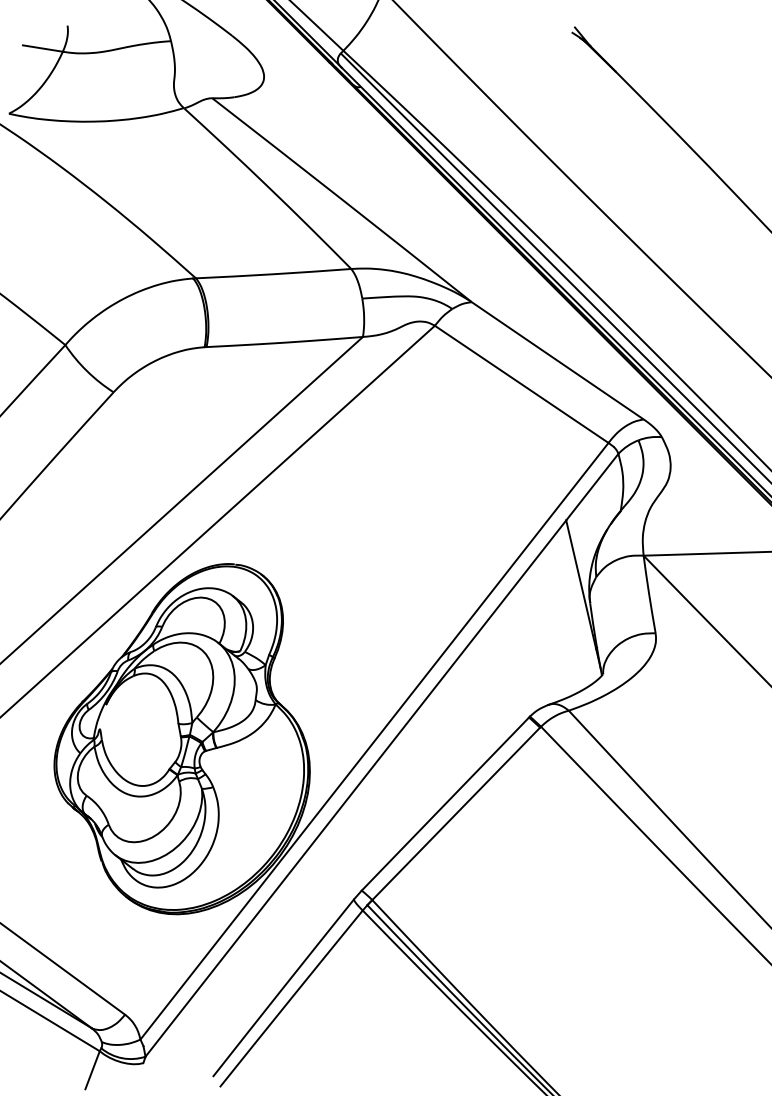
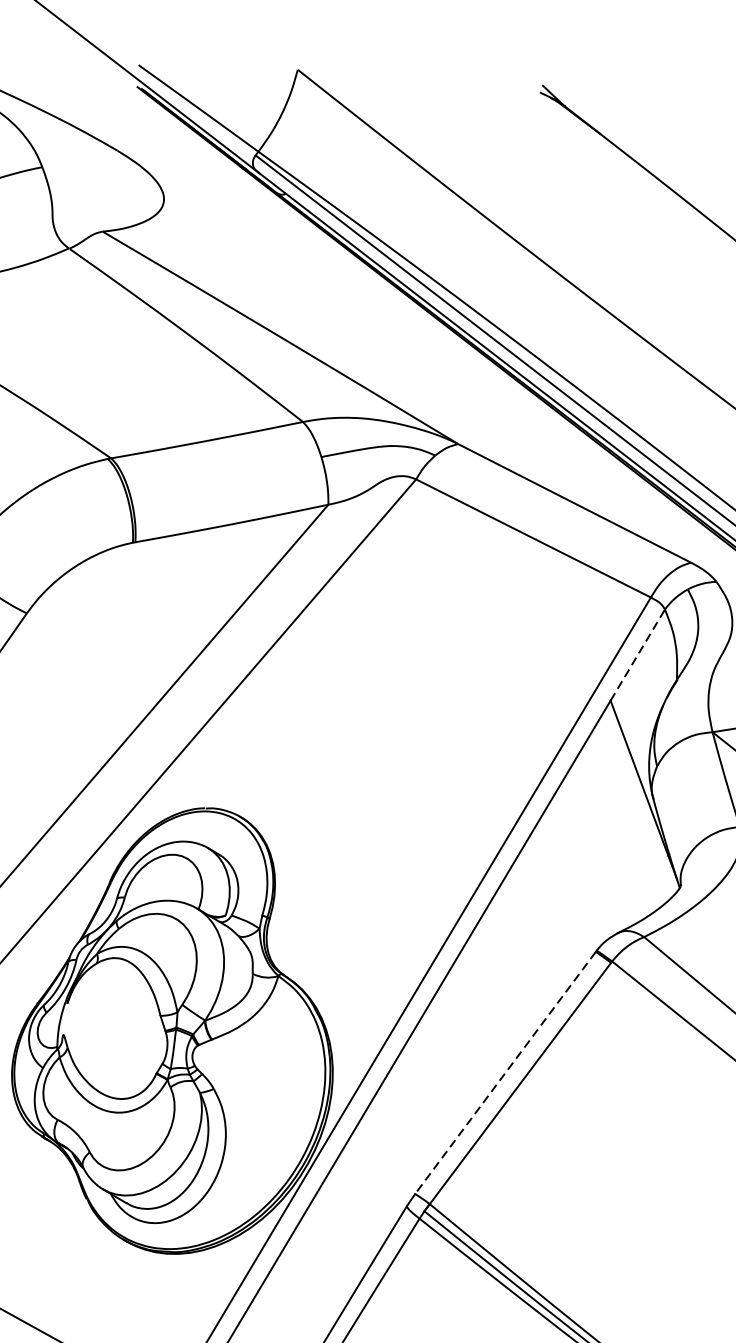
line: (592, 486) -> (637, 654), solid -> dashed
line: (445, 804) -> (505, 1073), solid -> dashed

